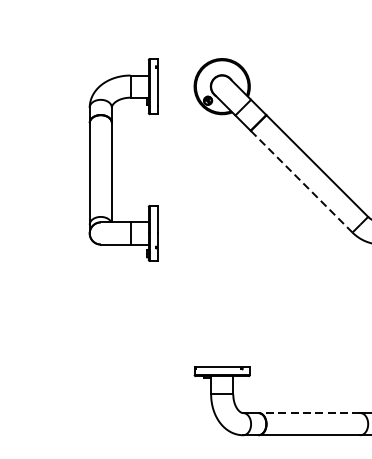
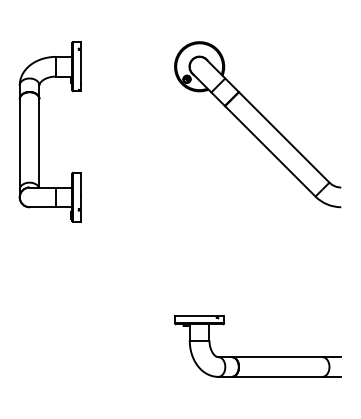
part: (111, 159) -> (39, 131), moved
line: (301, 181) -> (270, 151), dashed -> solid
line: (308, 413) -> (276, 357), dashed -> solid

